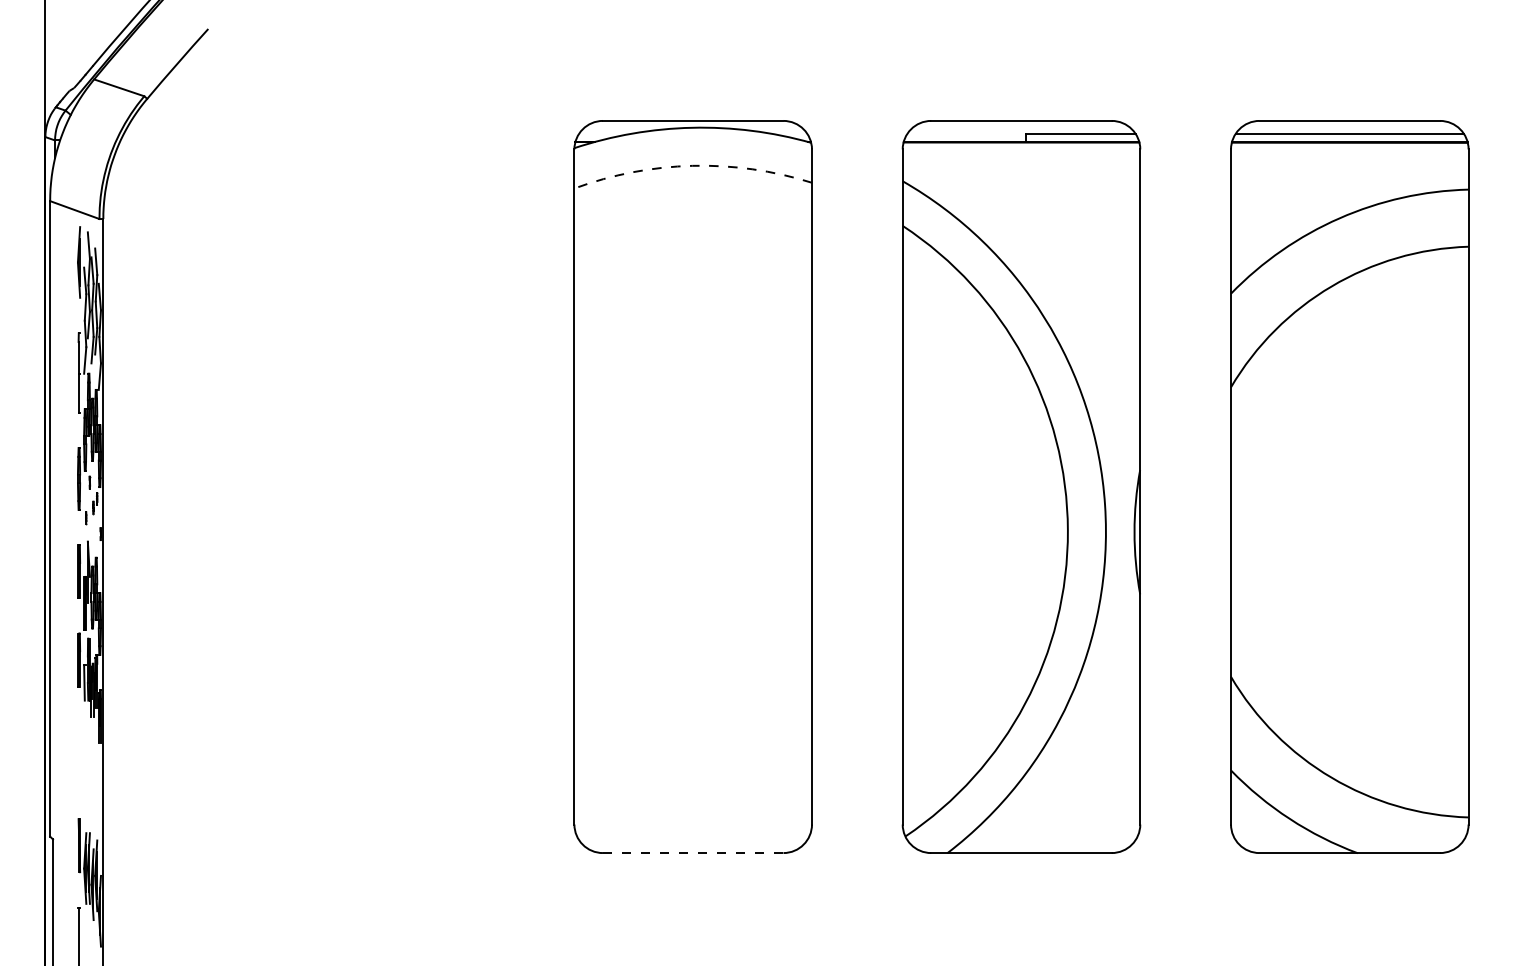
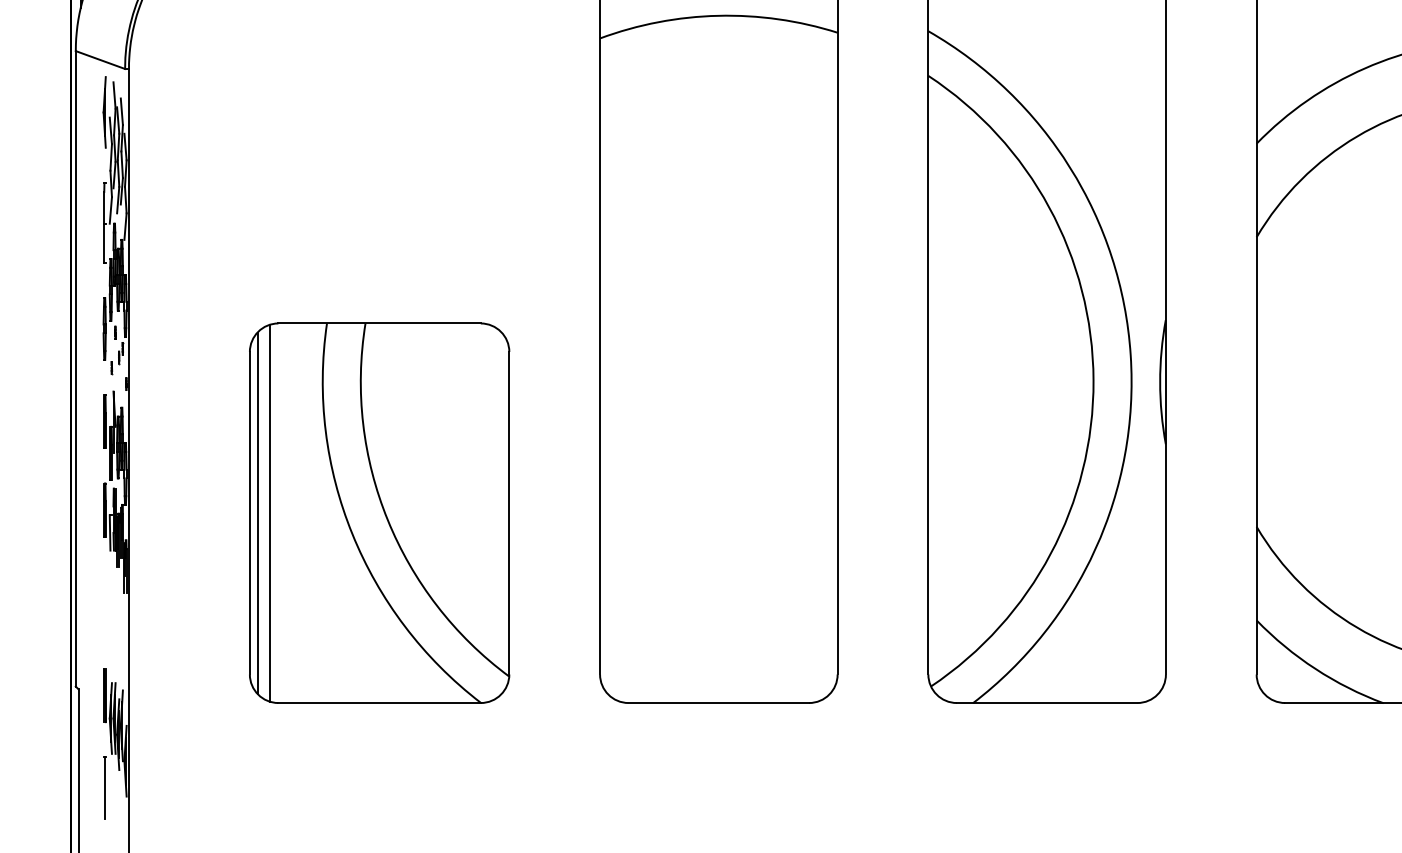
arc: (692, 165) -> (718, 15), dashed -> solid
part: (353, 662) -> (379, 512), added
line: (692, 853) -> (718, 703), dashed -> solid

